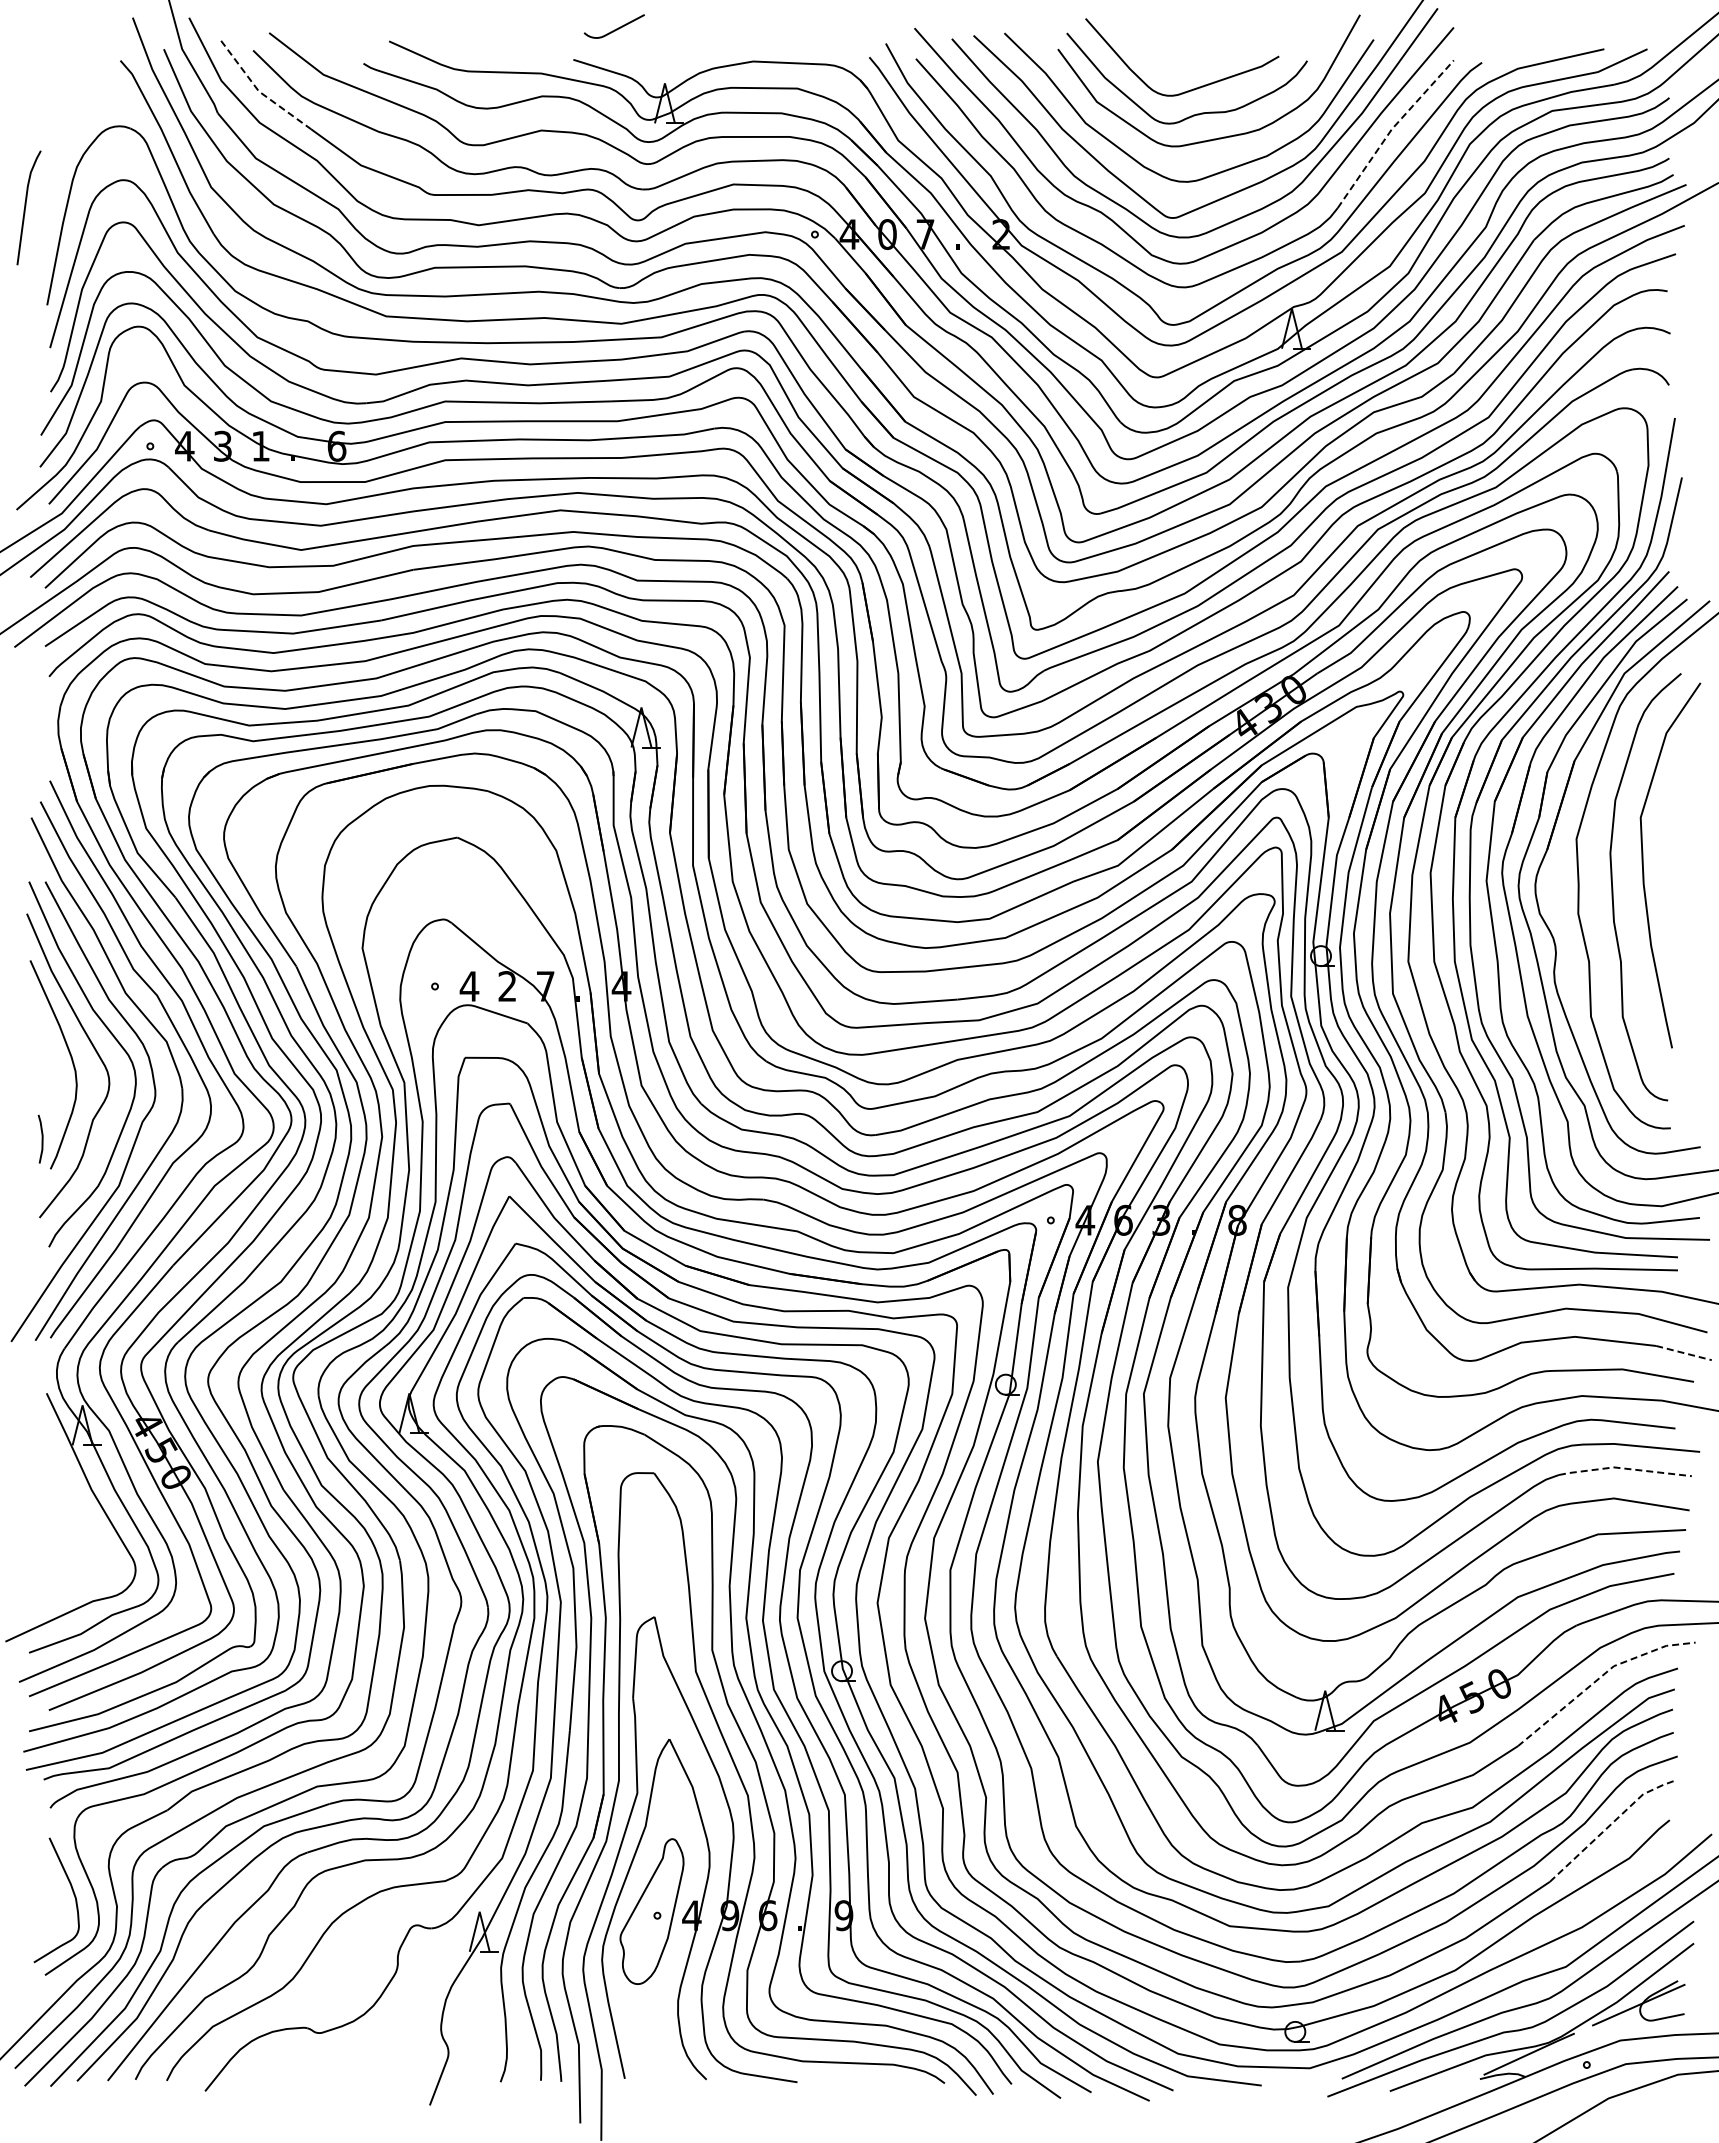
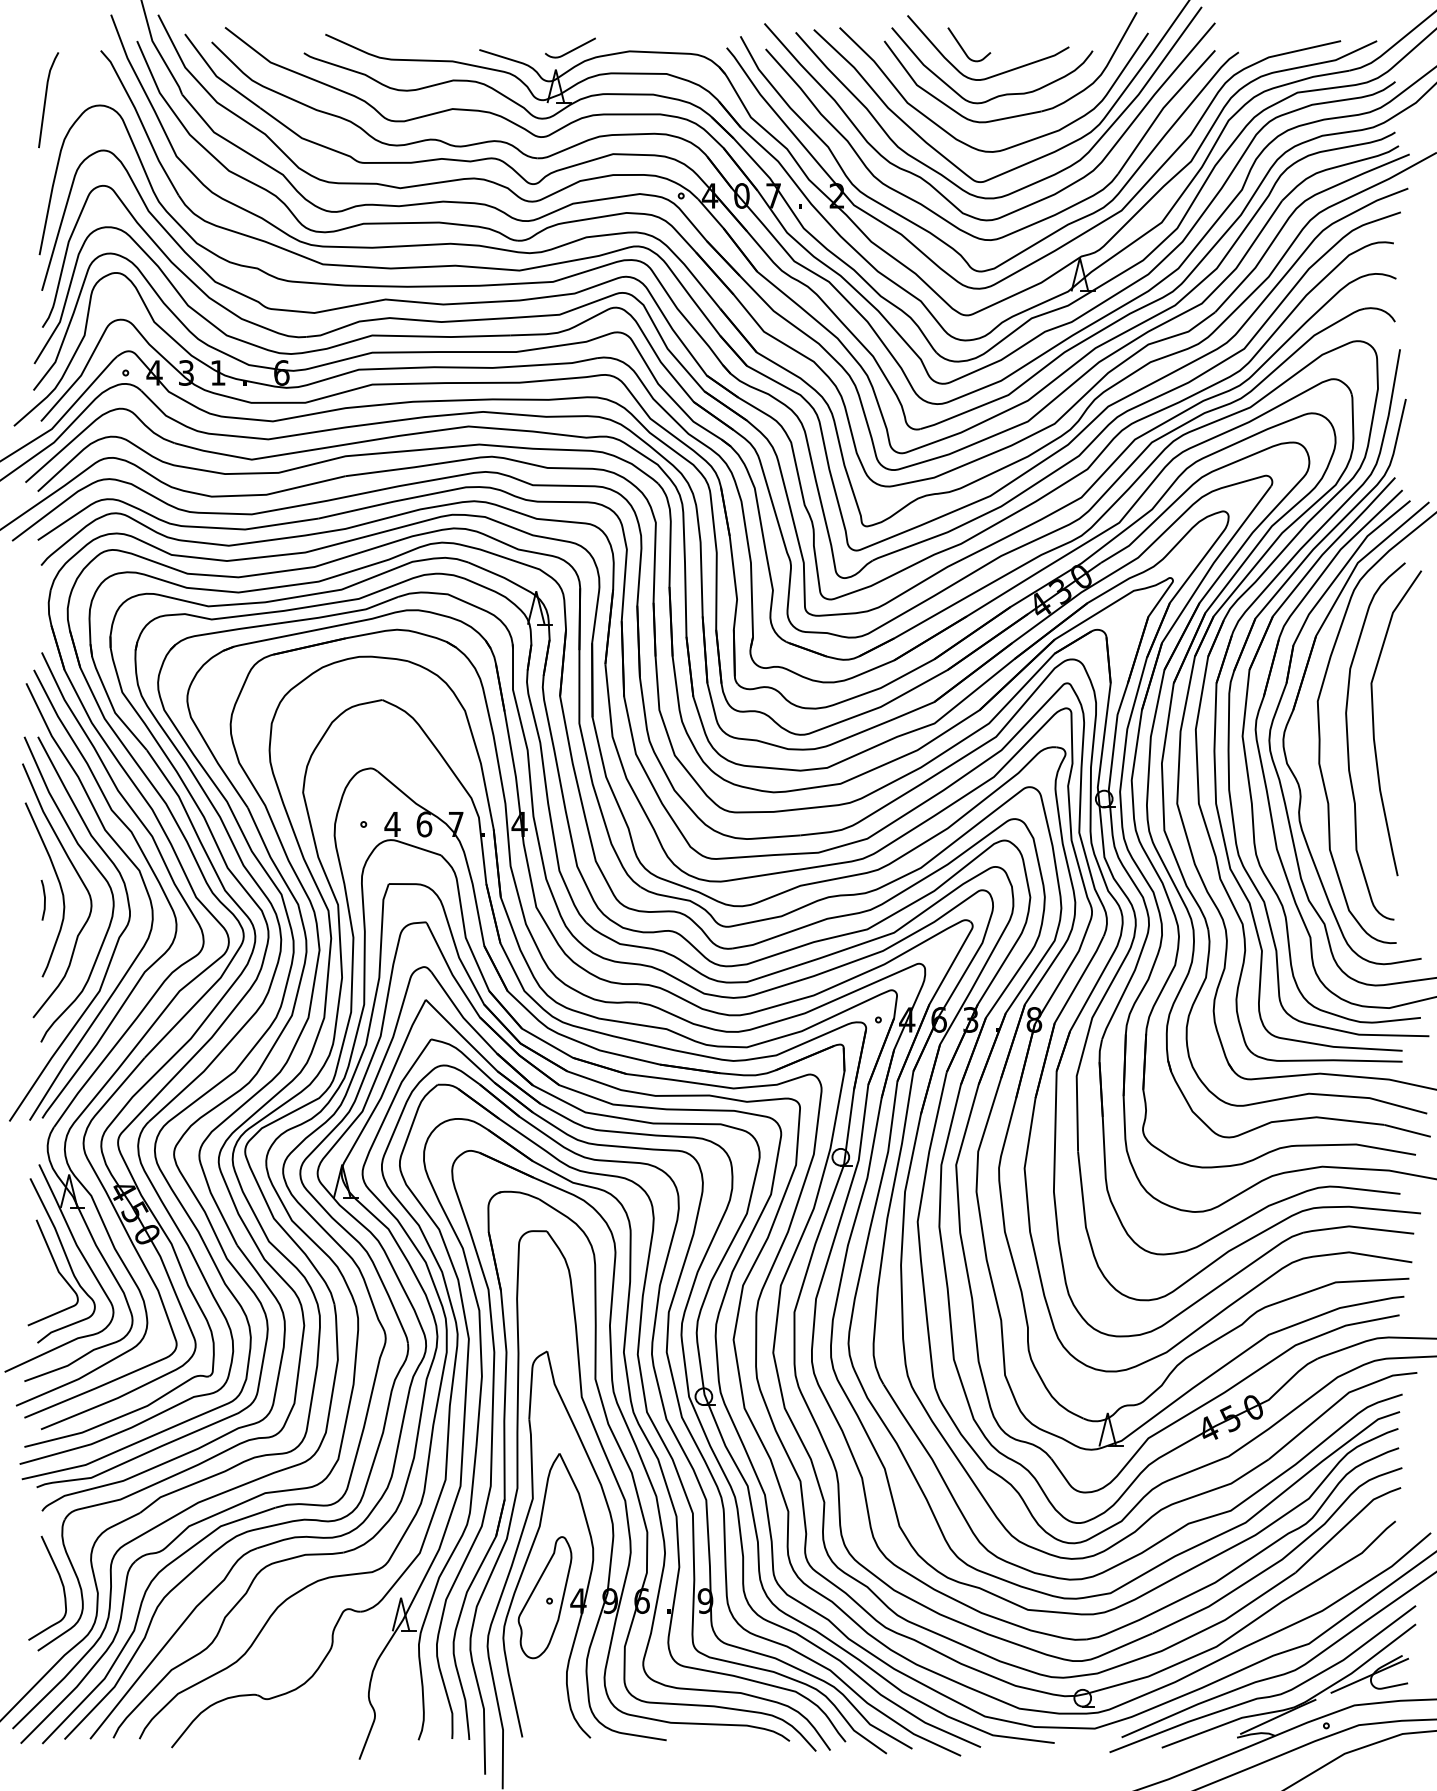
curve: (614, 29) -> (570, 50), moved
curve: (1152, 58) -> (963, 48), added
line: (258, 91) -> (216, 76), dashed -> solid
line: (1391, 130) -> (1163, 109), dashed -> solid
line: (26, 206) -> (46, 98), moved
text: (507, 986) -> (424, 824), 2 -> 6
line: (41, 1138) -> (44, 899), moved
line: (1683, 1353) -> (1407, 1131), dashed -> solid
line: (1624, 1468) -> (1357, 1227), dashed -> solid
part: (79, 1507) -> (66, 1259), added
line: (1600, 1677) -> (1337, 1401), dashed -> solid
line: (1610, 1825) -> (1346, 1525), dashed -> solid

